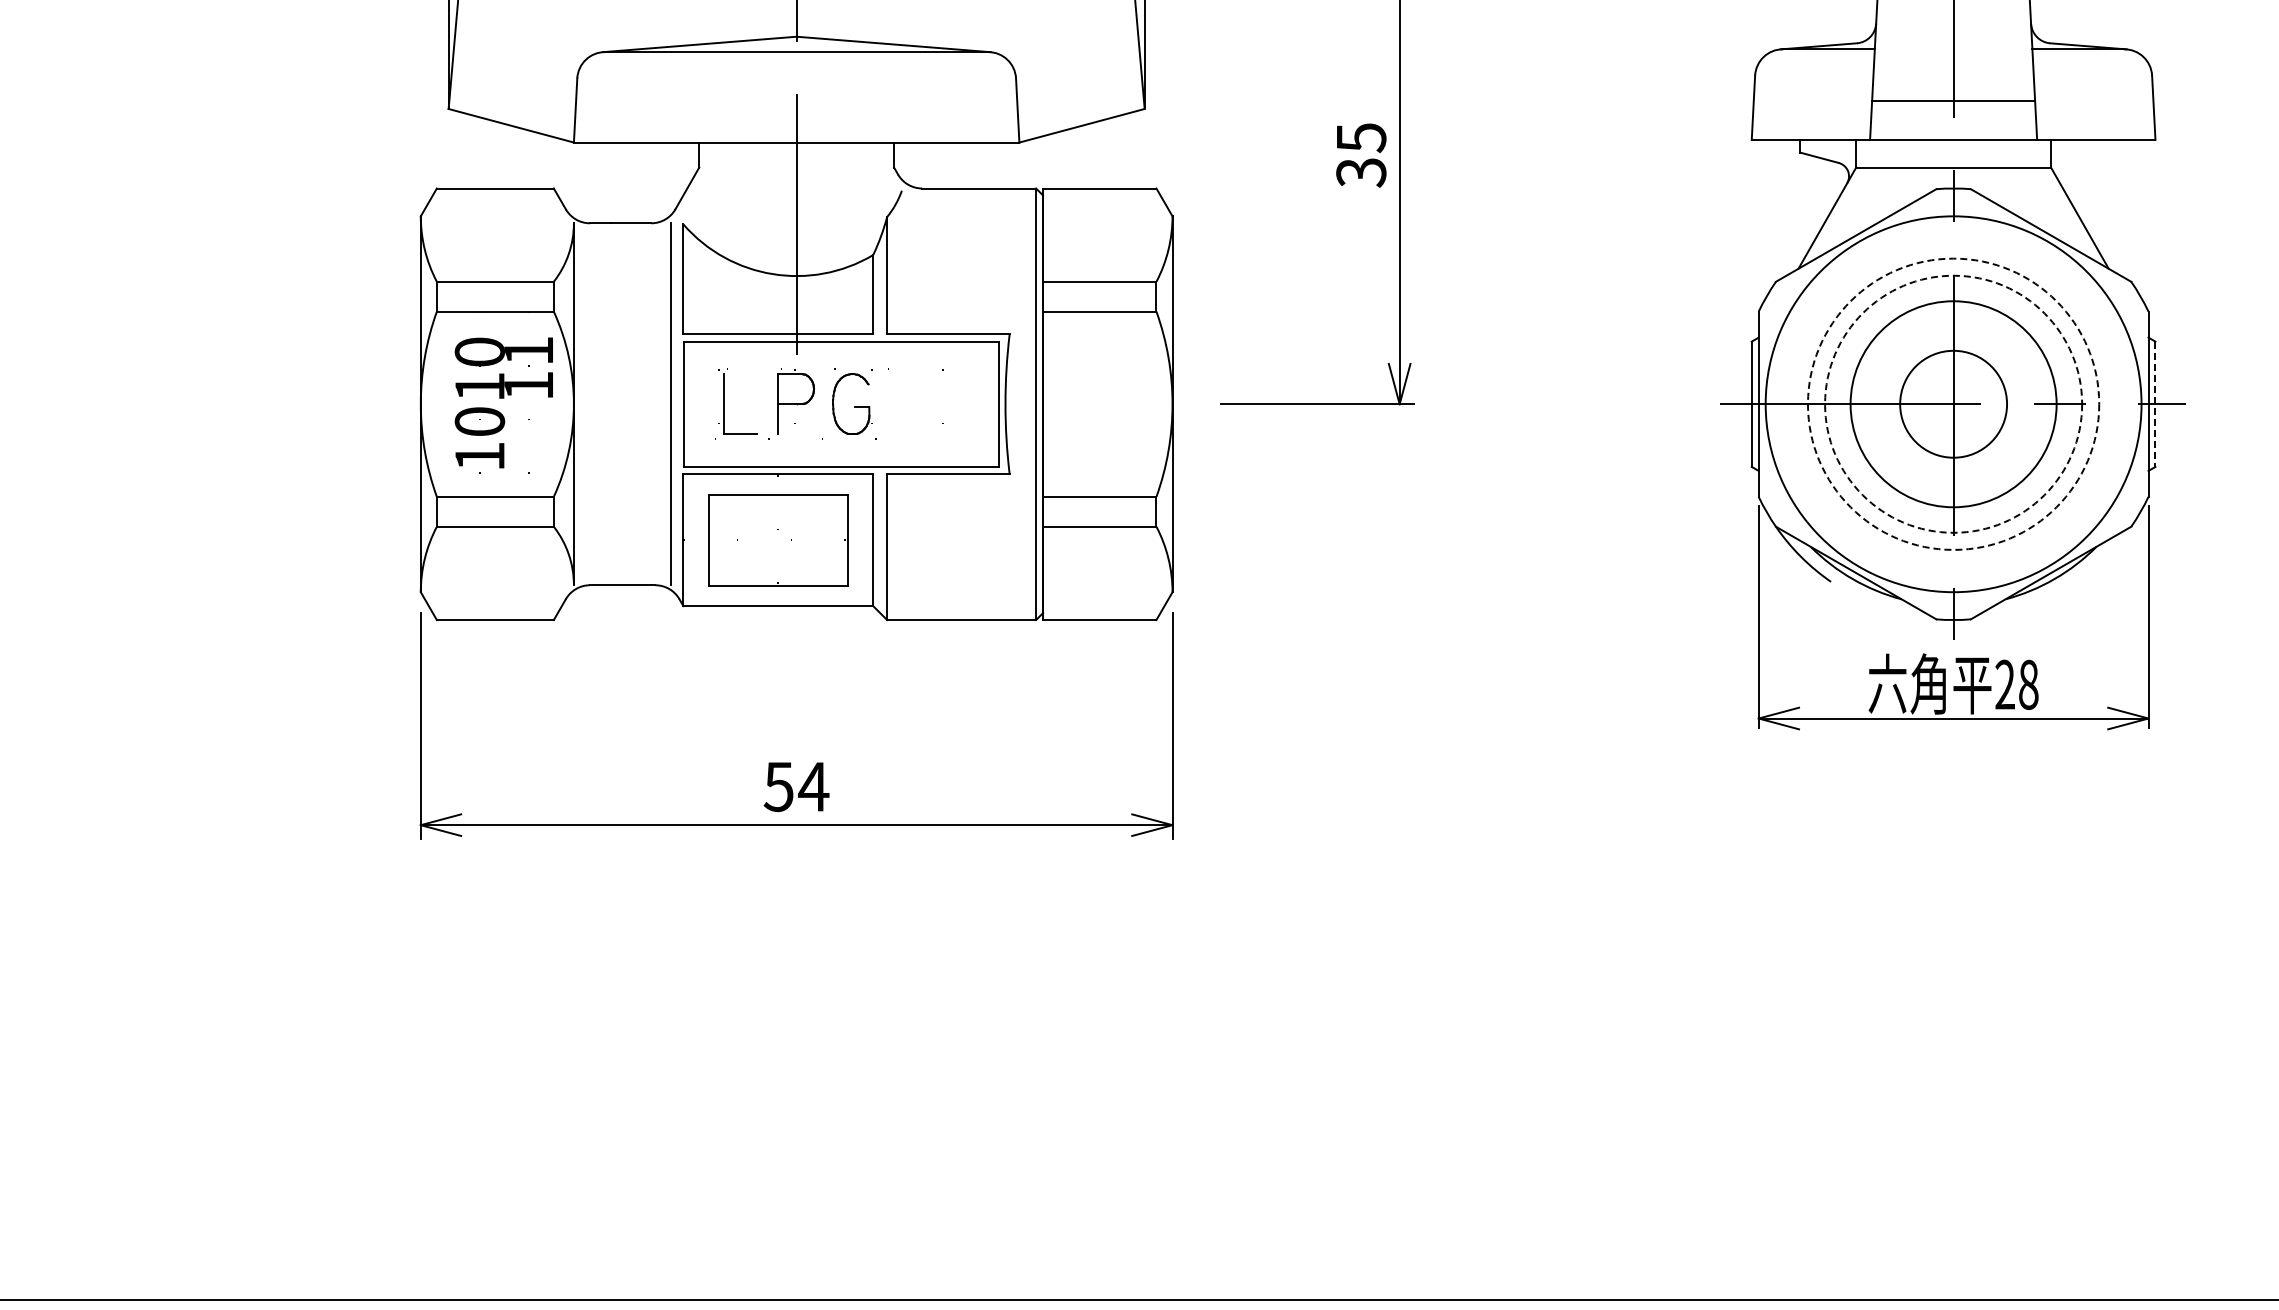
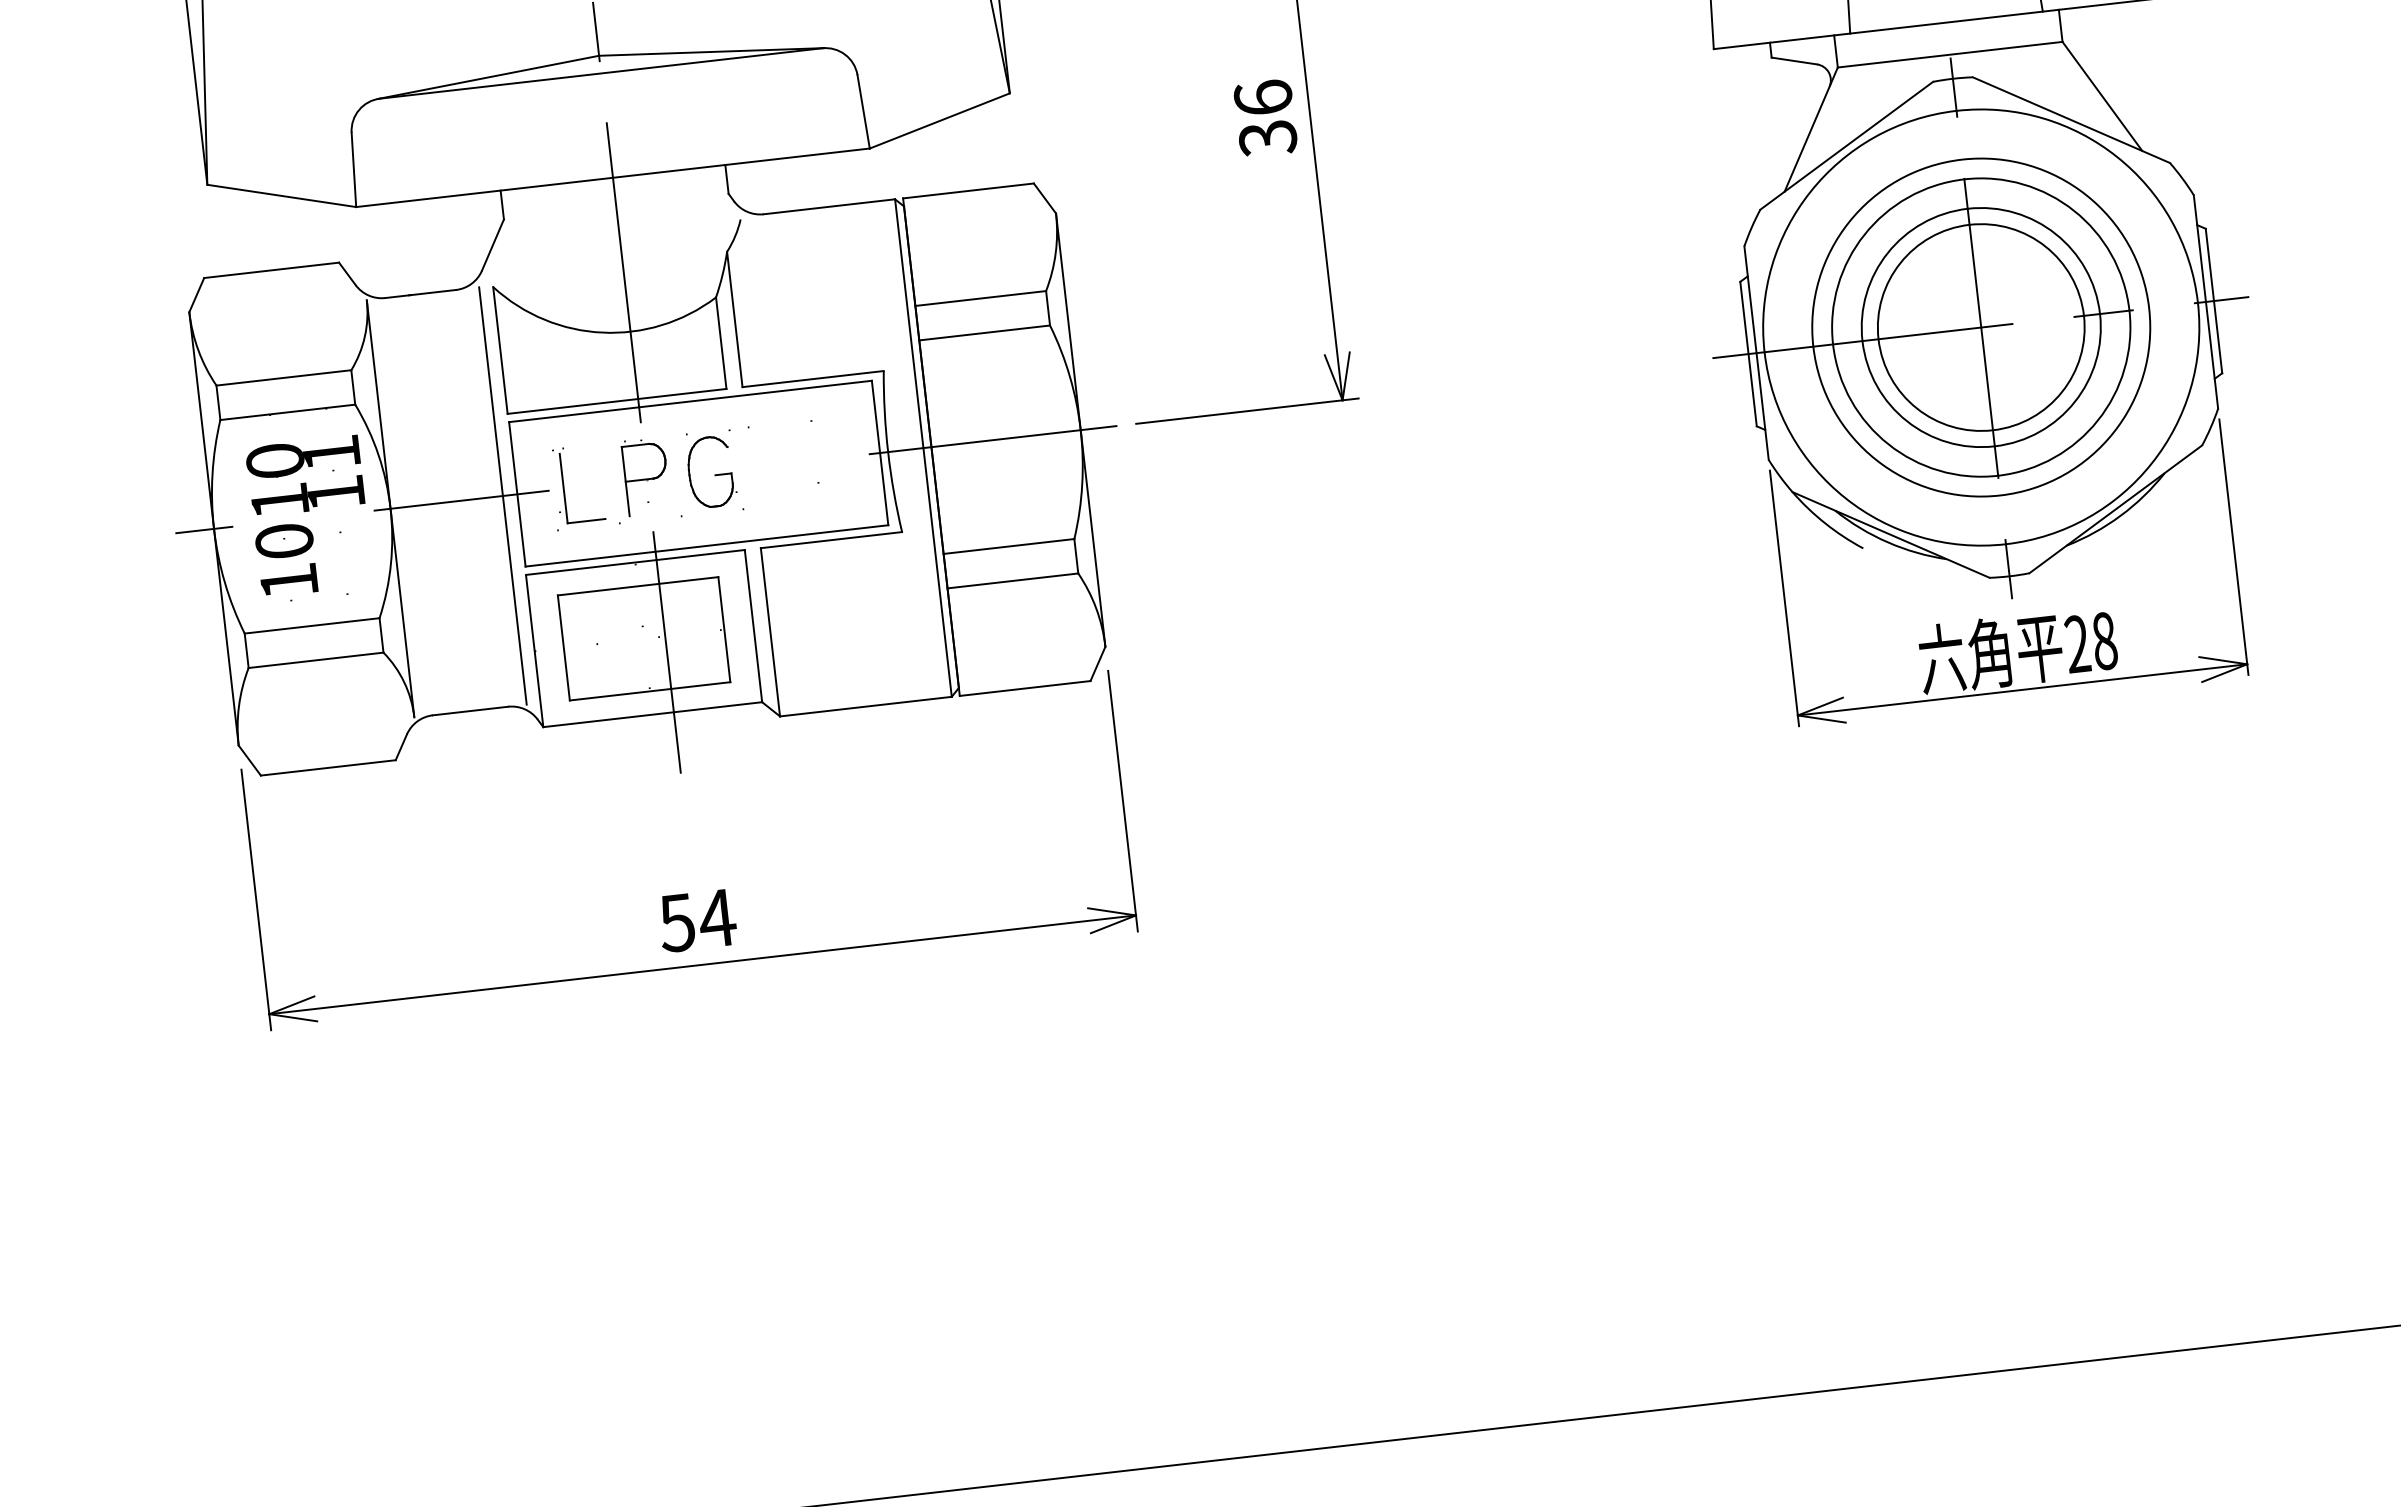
text: (1361, 138) -> (1263, 98), 35 -> 36
circle: (1953, 403) -> (1981, 326), dashed -> solid
circle: (1953, 403) -> (1981, 326), dashed -> solid
line: (412, 404) -> (204, 530), added
line: (635, 404) -> (461, 500), added
line: (1096, 404) -> (993, 440), added
circle: (1953, 404) -> (1981, 327), size x1.67
line: (2155, 404) -> (2214, 301), dashed -> solid
line: (796, 554) -> (666, 652), added

